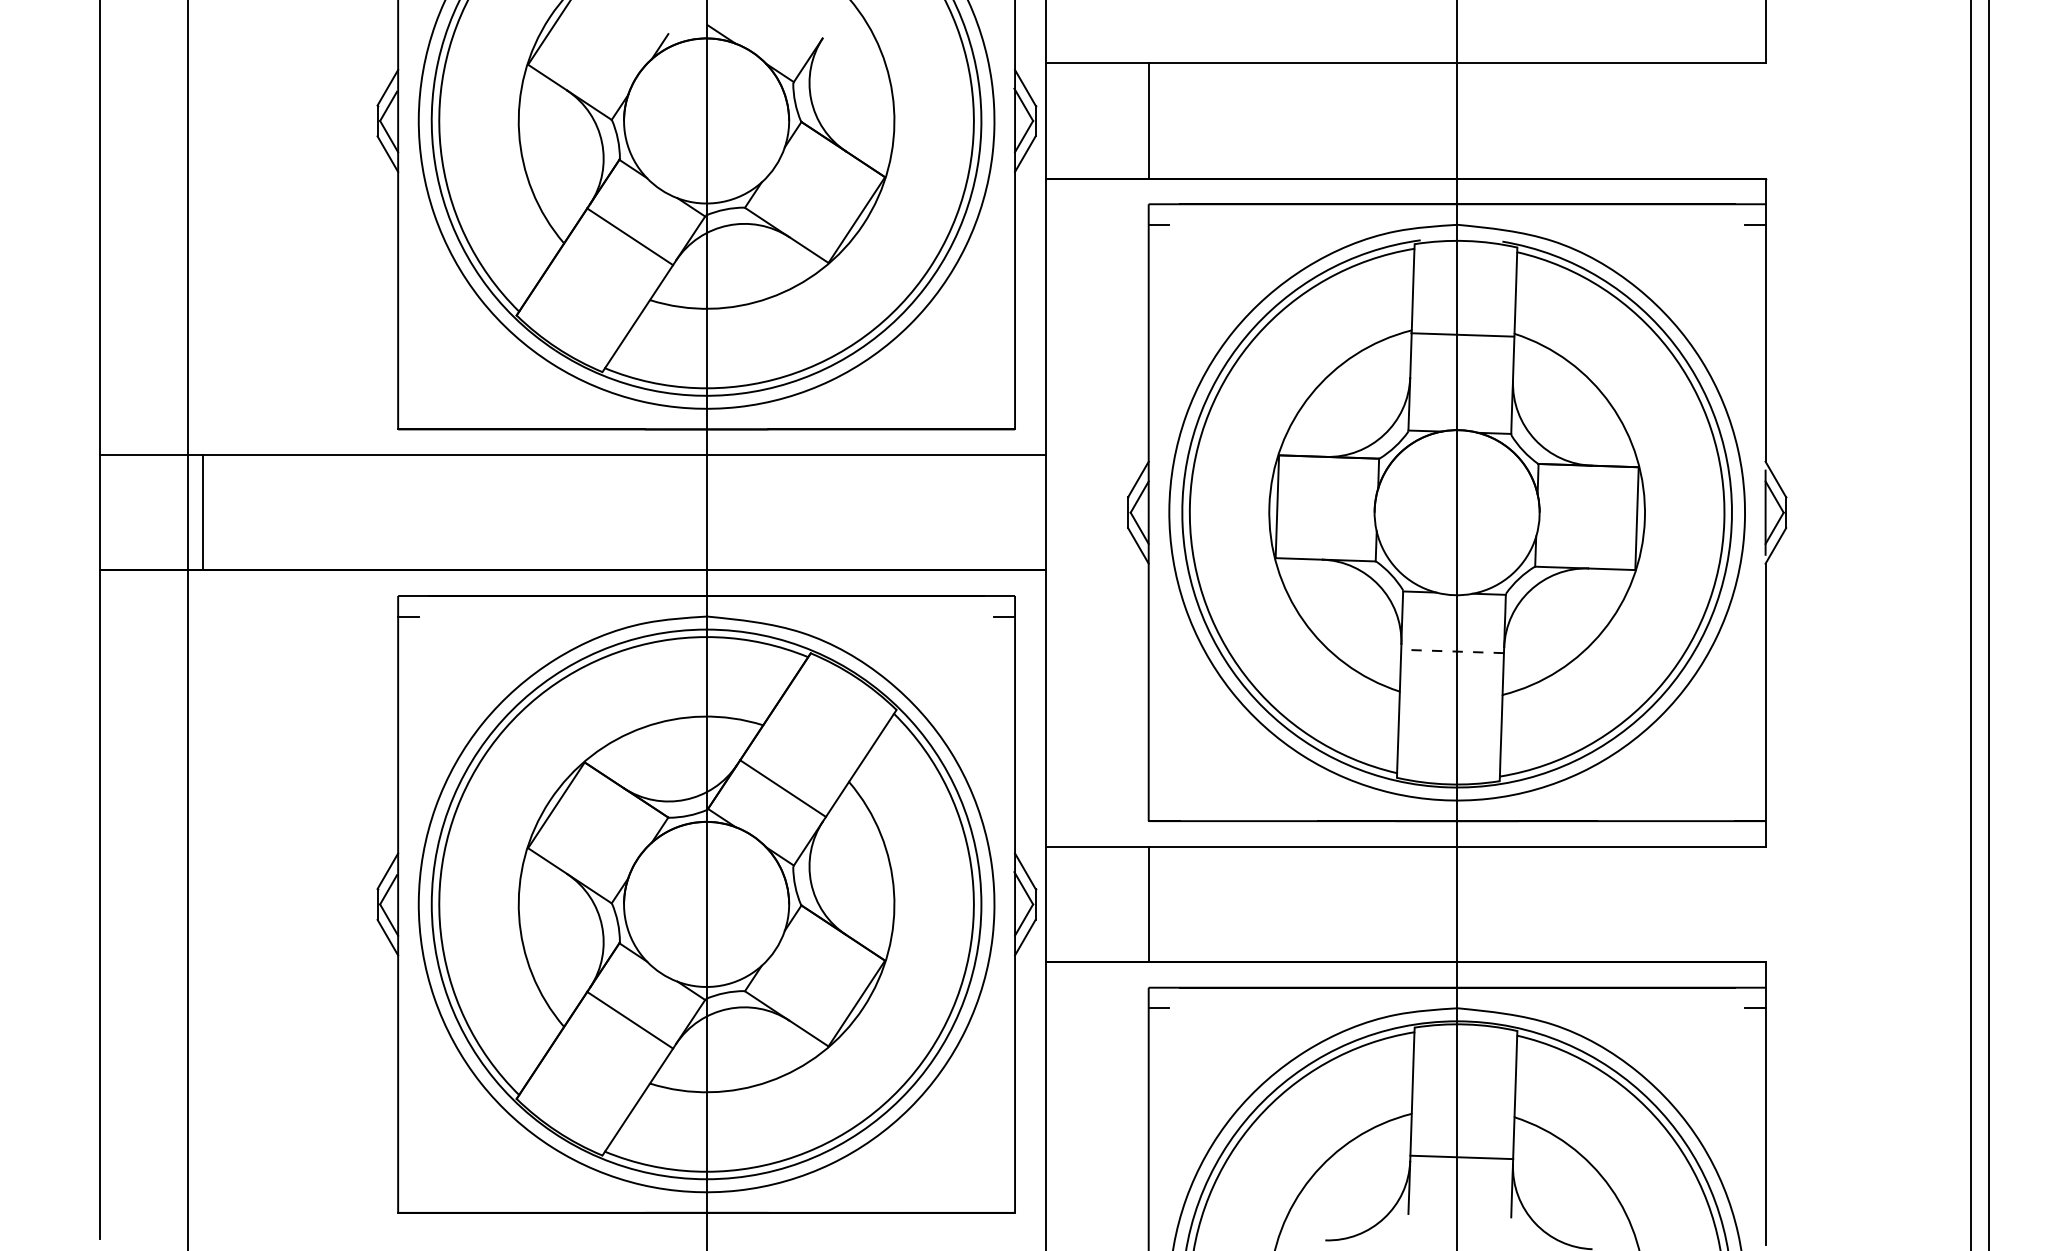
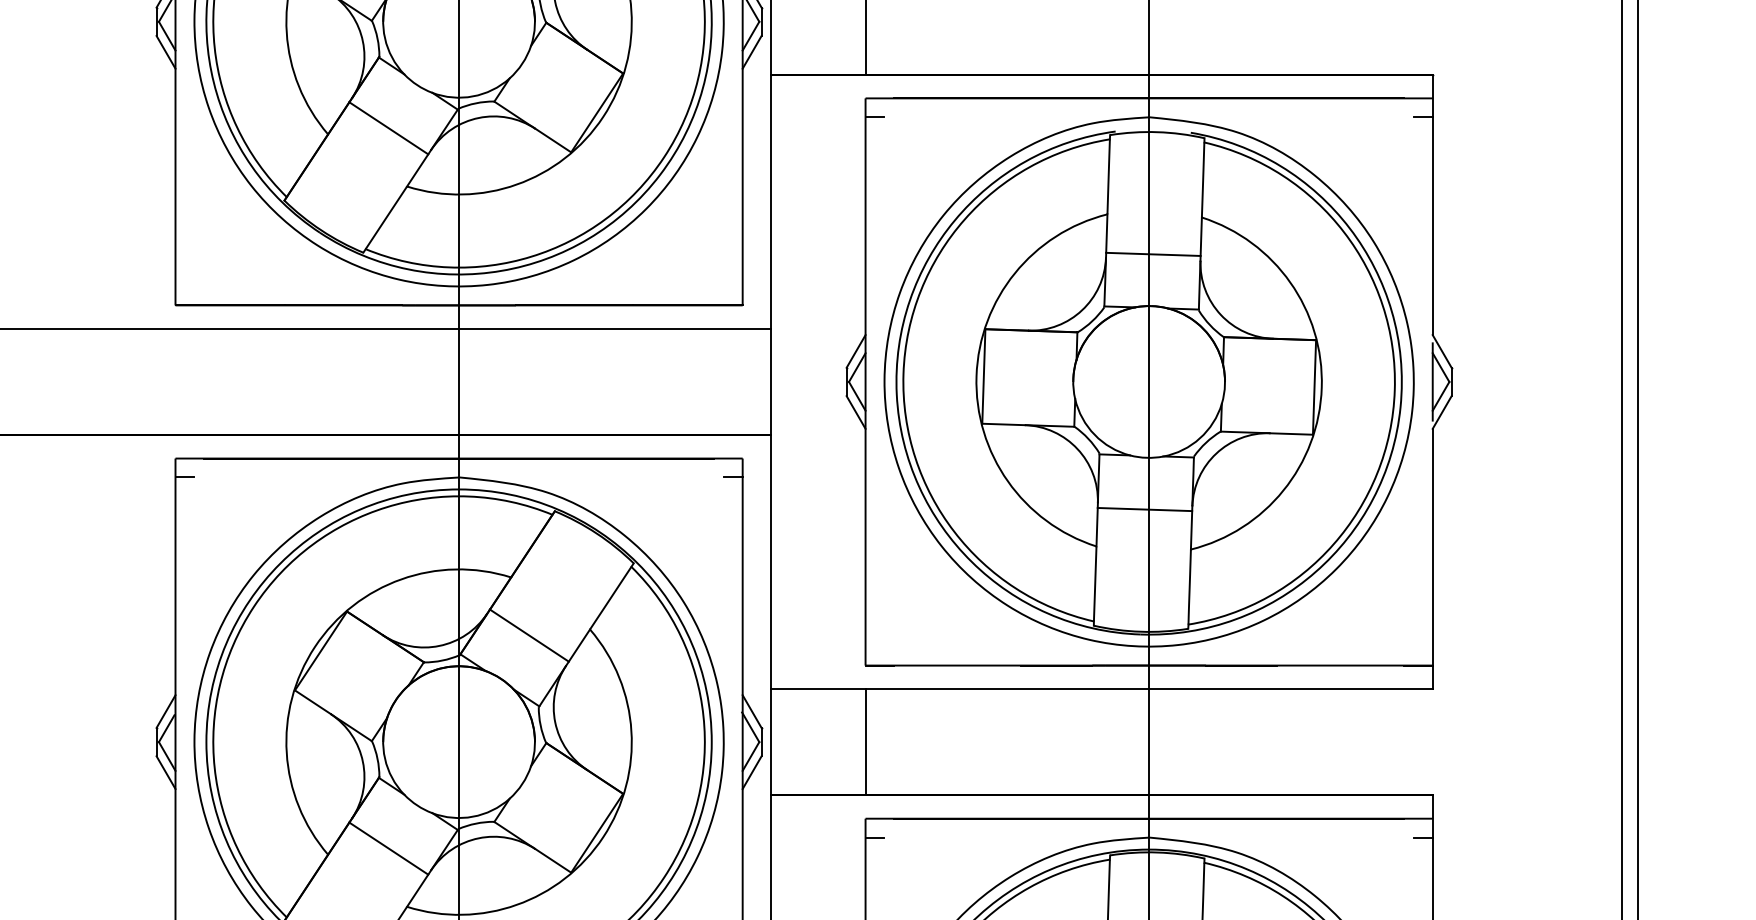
line: (1462, 334) -> (1153, 253), moved
line: (1452, 651) -> (1144, 509), dashed -> solid

